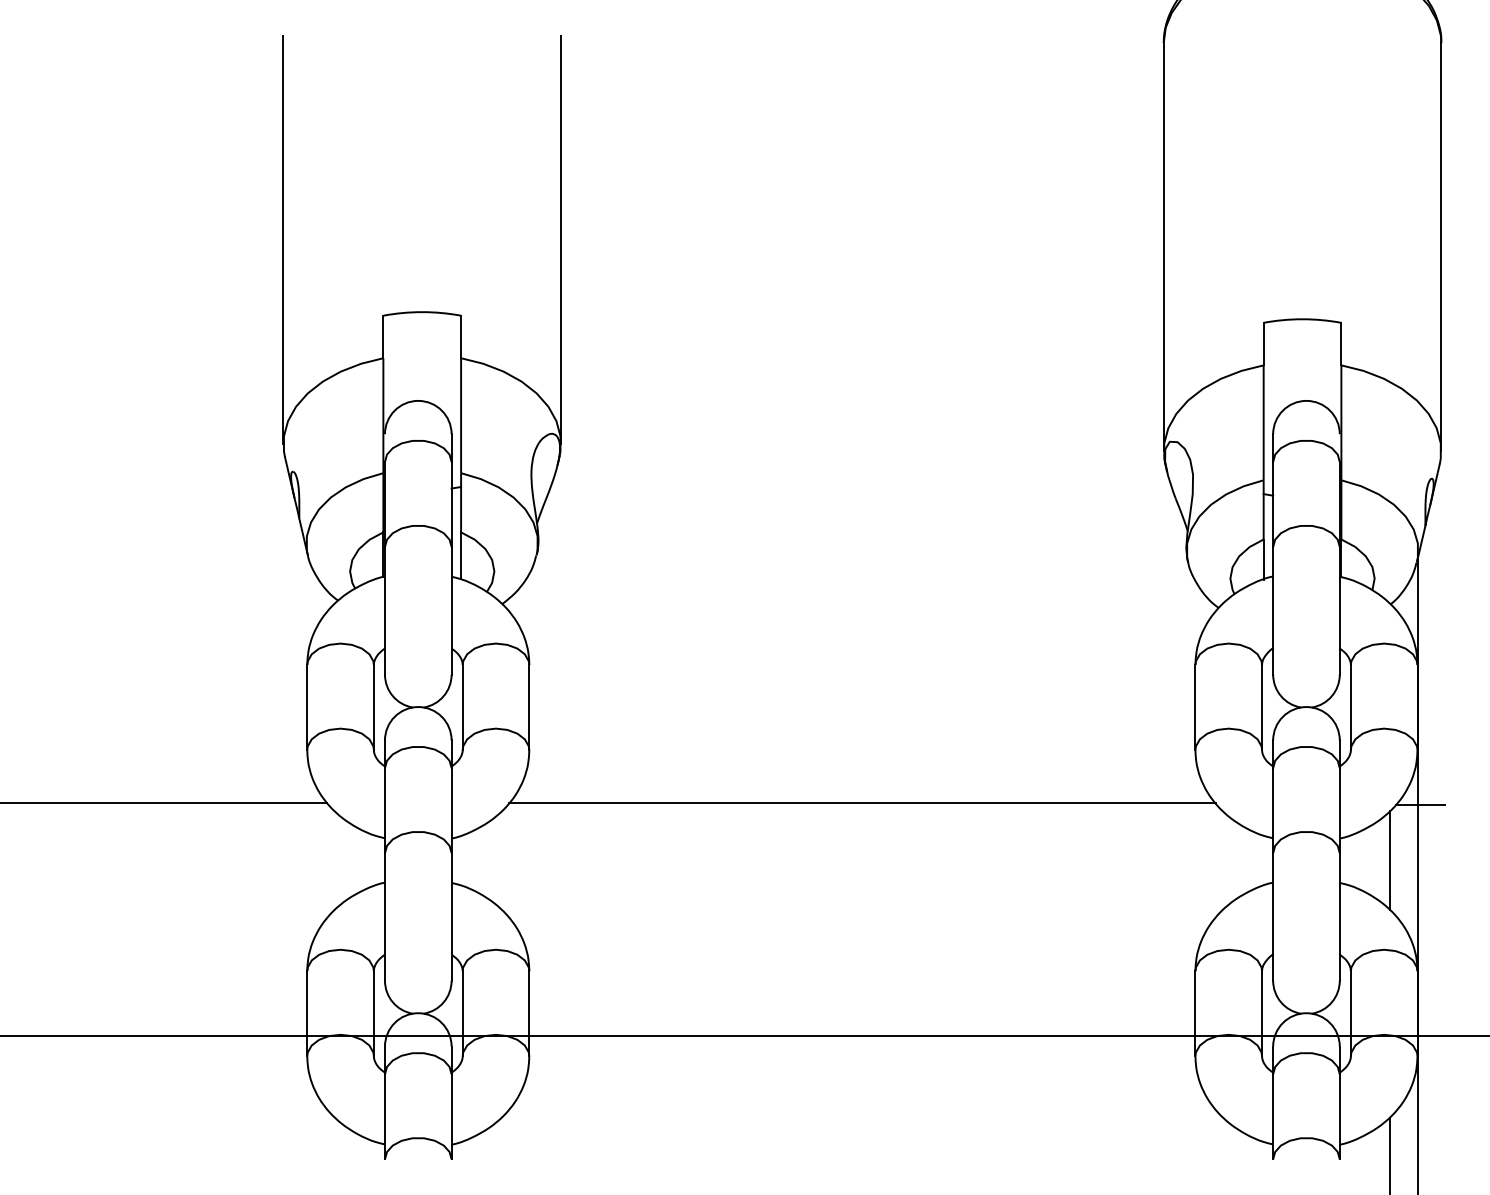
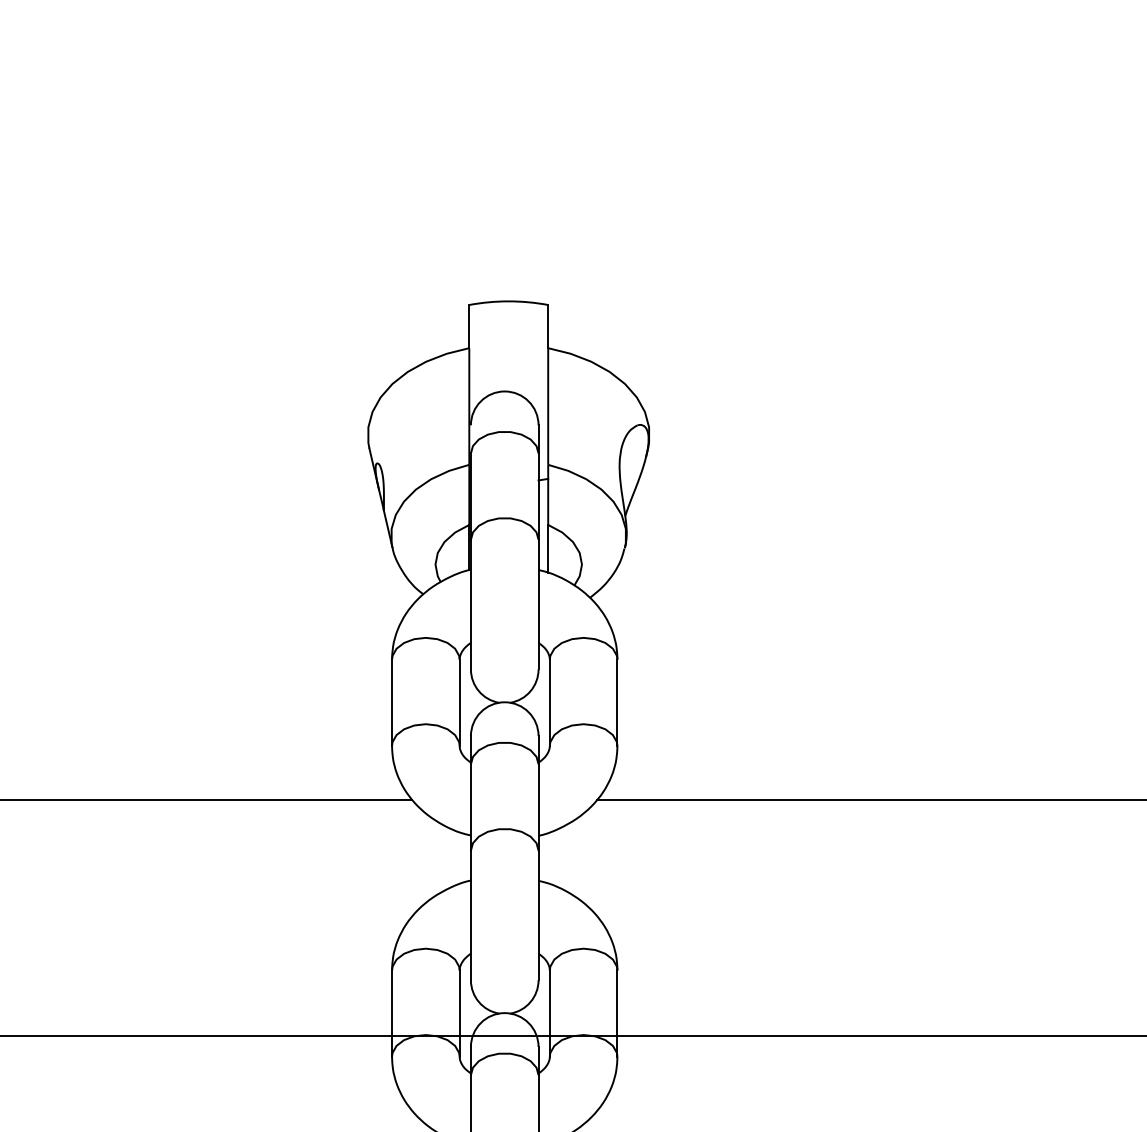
line: (283, 239) -> (367, 227), removed
line: (561, 239) -> (650, 227), removed

